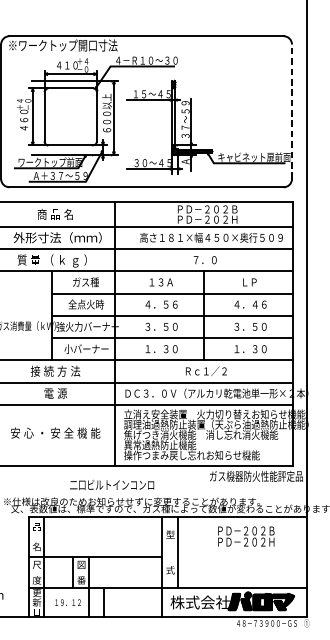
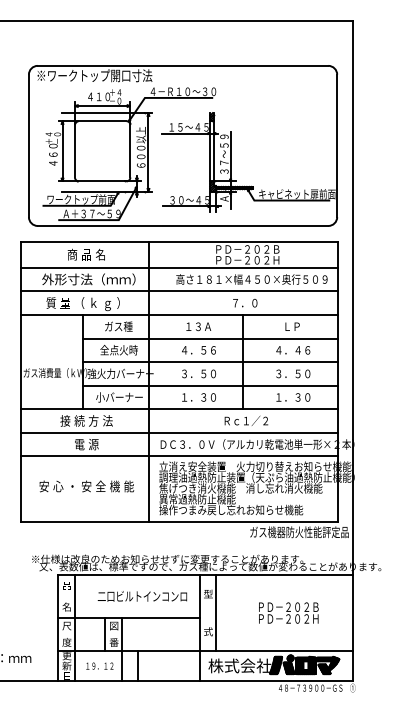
line: (292, 111) -> (337, 145), dashed -> solid
text: (112, 485) -> (142, 596), moved
text: (246, 536) -> (288, 612), moved

